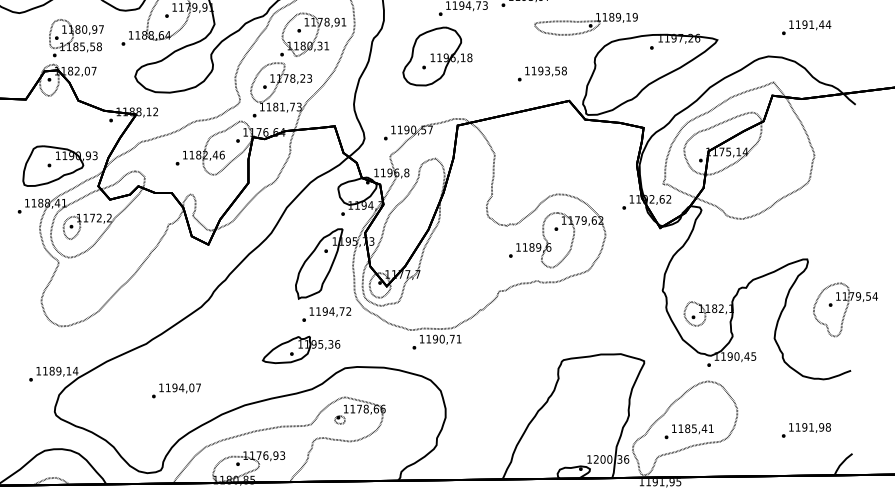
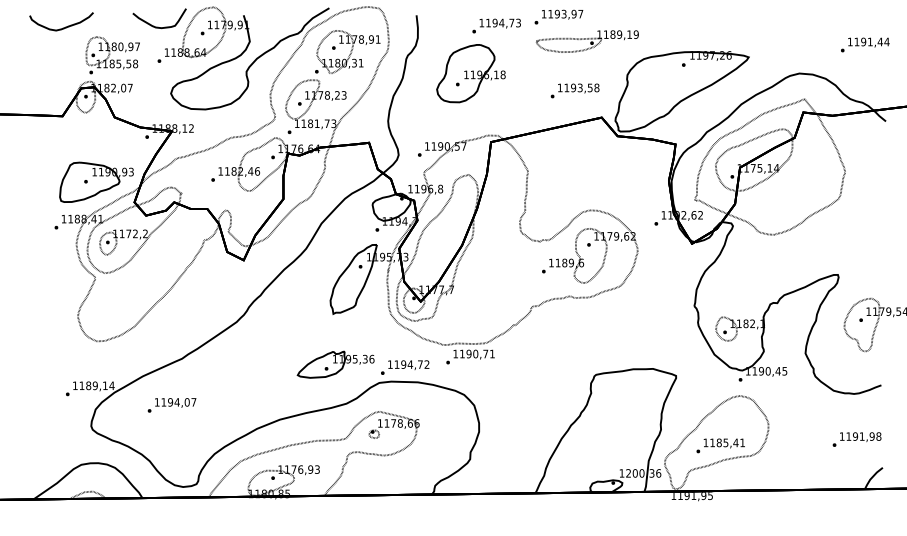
part: (586, 24) -> (587, 41), moved
text: (806, 27) -> (865, 44), moved
text: (327, 314) -> (405, 367), moved
text: (175, 391) -> (171, 405), moved
text: (805, 430) -> (856, 439), moved

